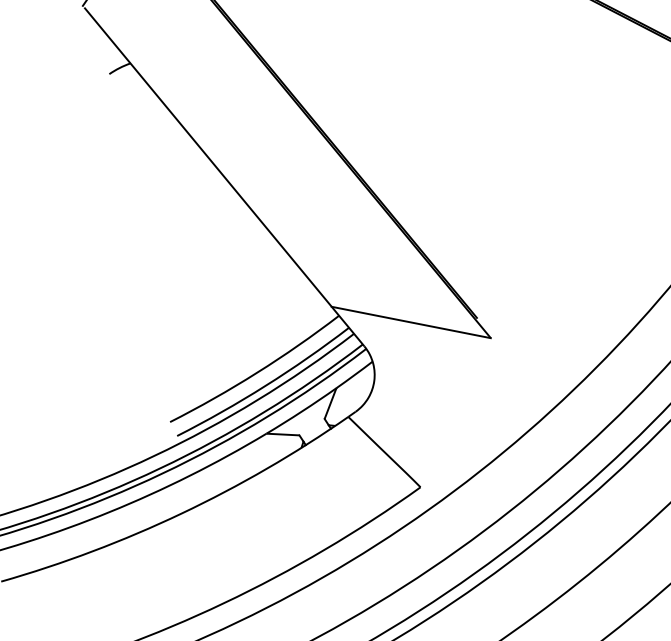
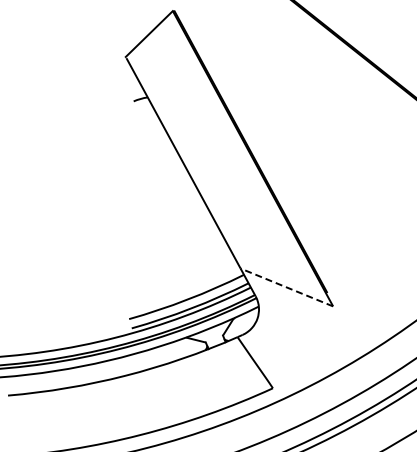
line: (410, 322) -> (286, 287), solid -> dashed

